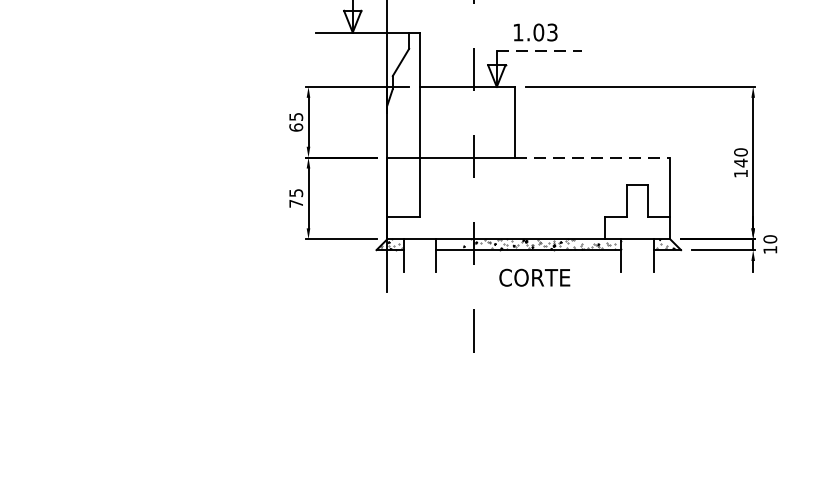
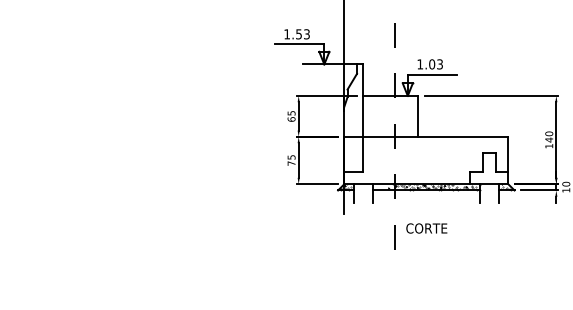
line: (539, 51) -> (432, 75), dashed -> solid
line: (592, 156) -> (463, 136), dashed -> solid
text: (534, 277) -> (426, 228), moved

